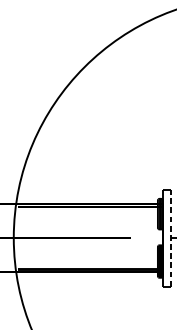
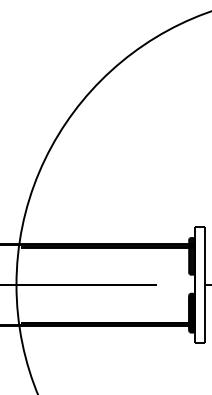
line: (170, 238) -> (204, 285), dashed -> solid

